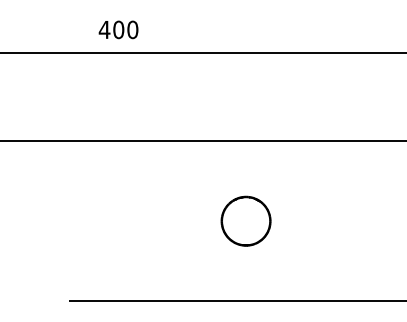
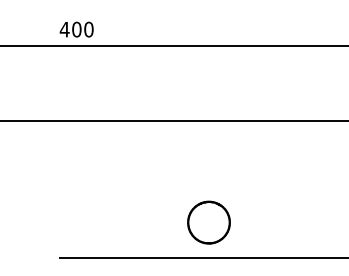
text: (118, 29) -> (76, 29), moved
part: (245, 221) -> (208, 222), moved

